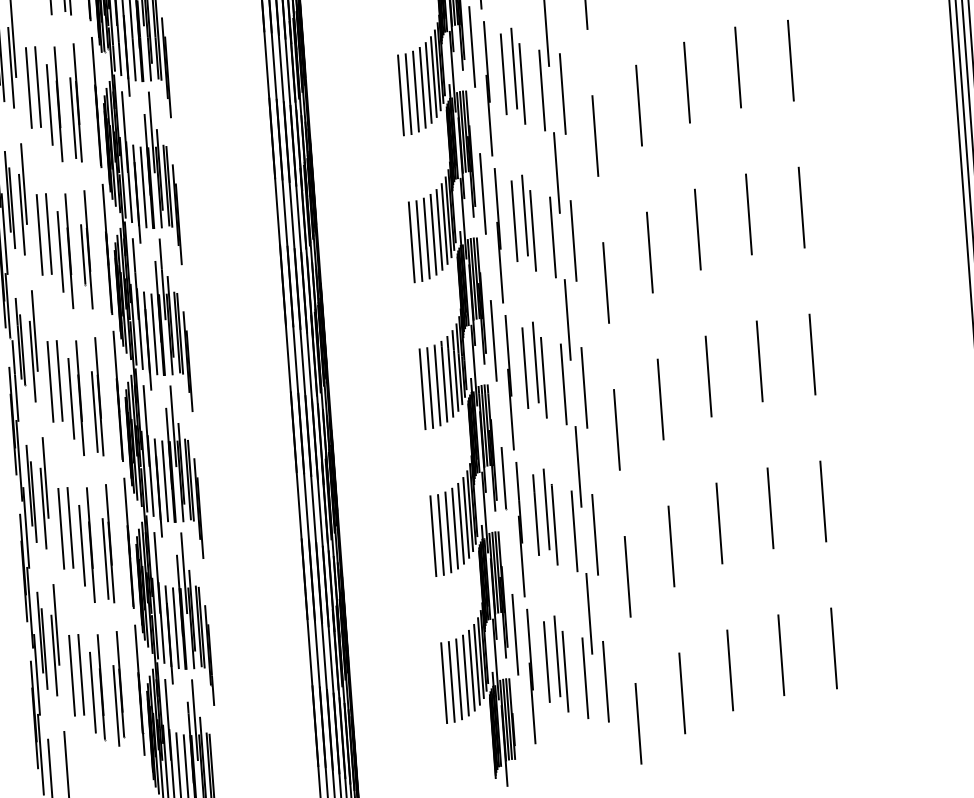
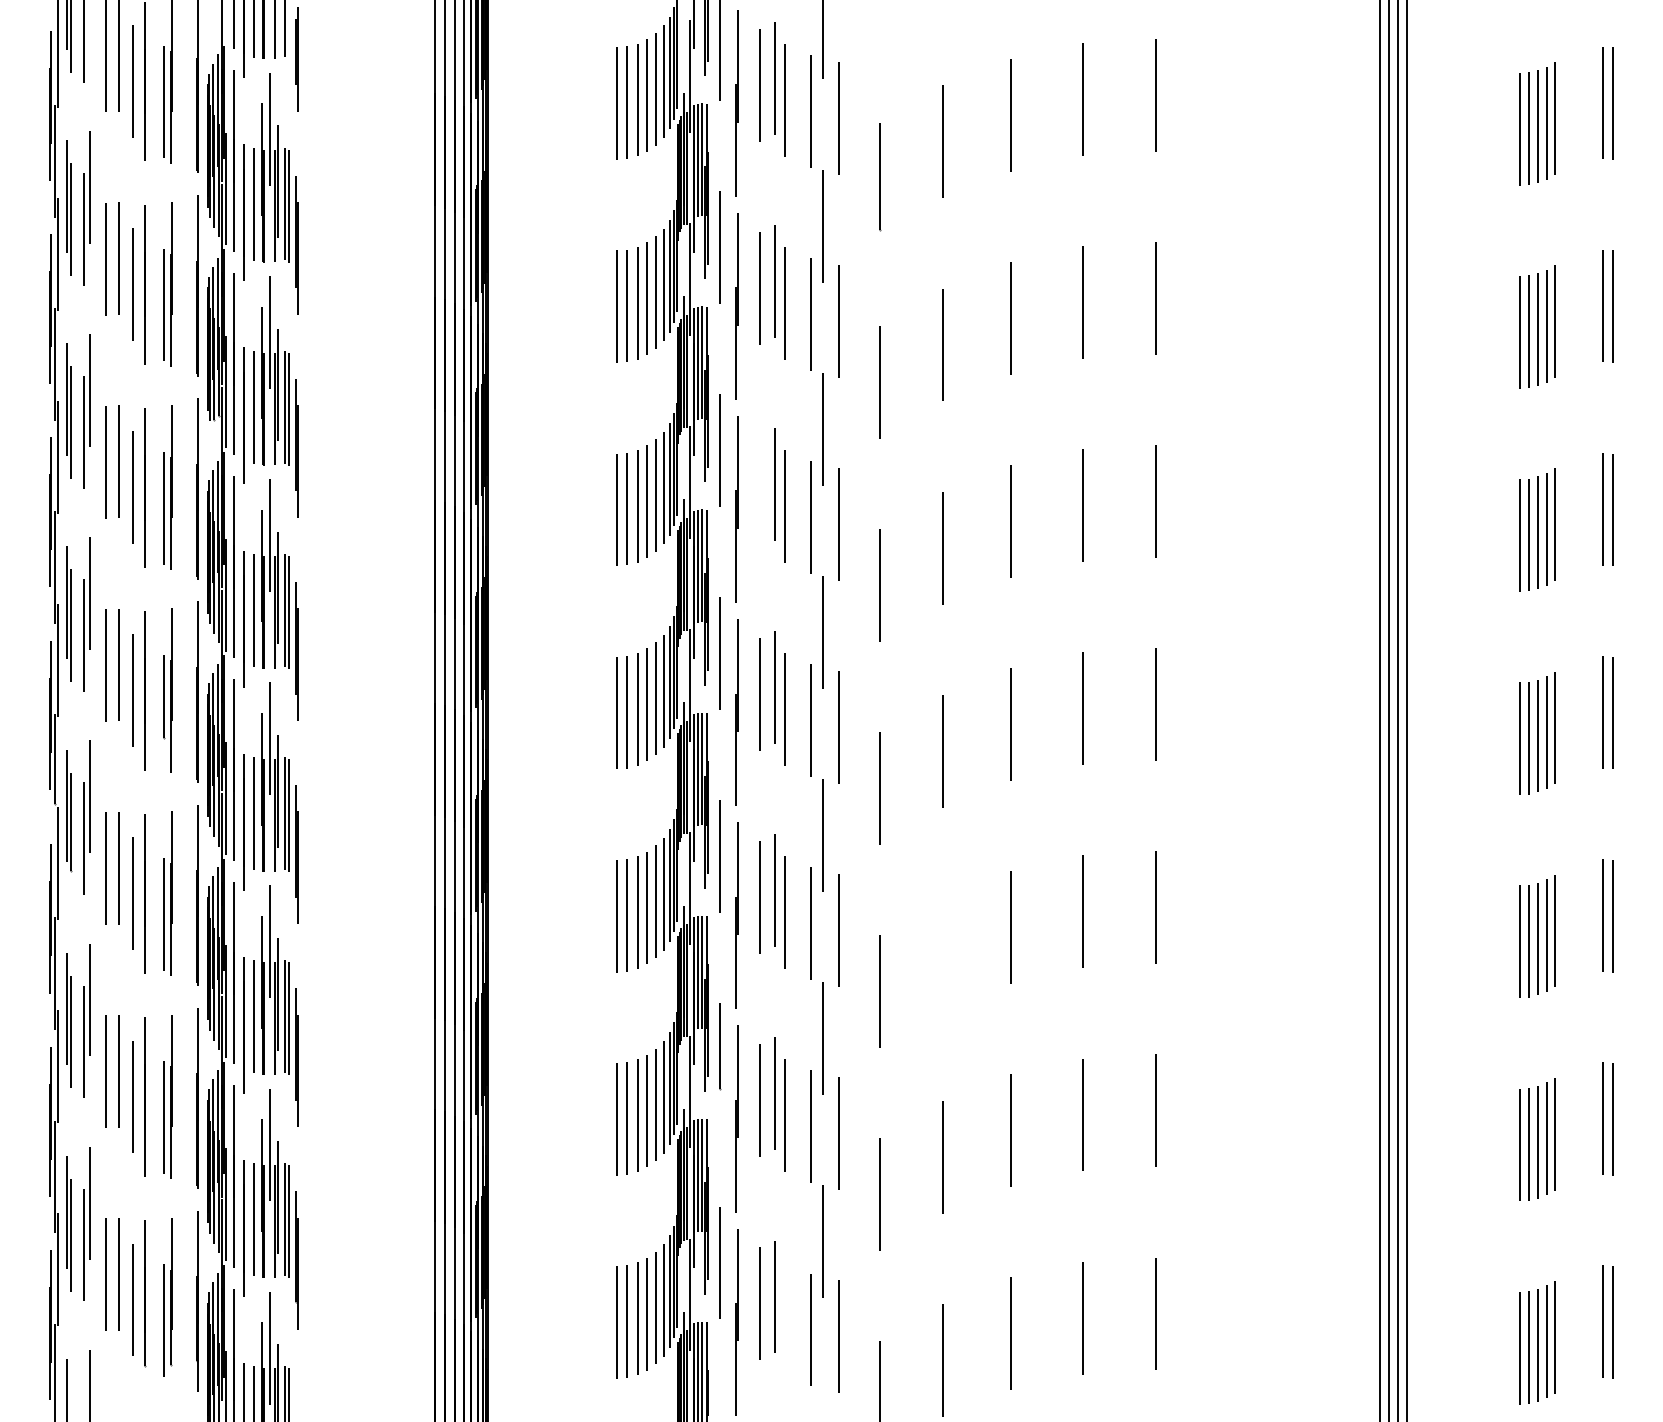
line: (503, 73) -> (760, 490), removed
line: (660, 398) -> (943, 953), removed
line: (565, 671) -> (784, 1318), removed

